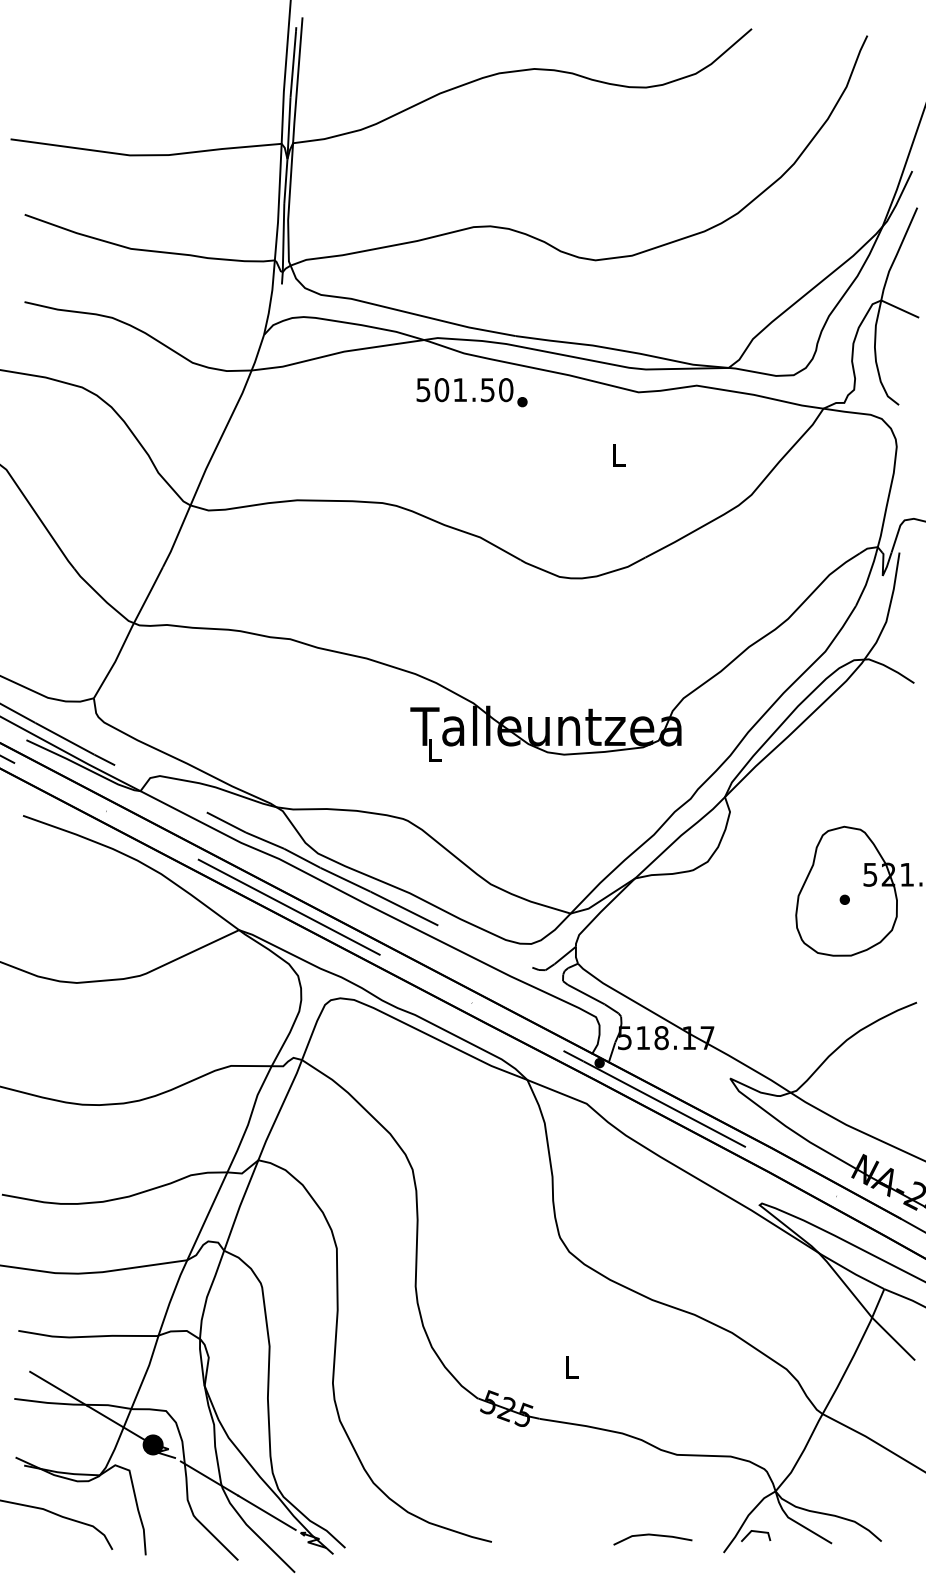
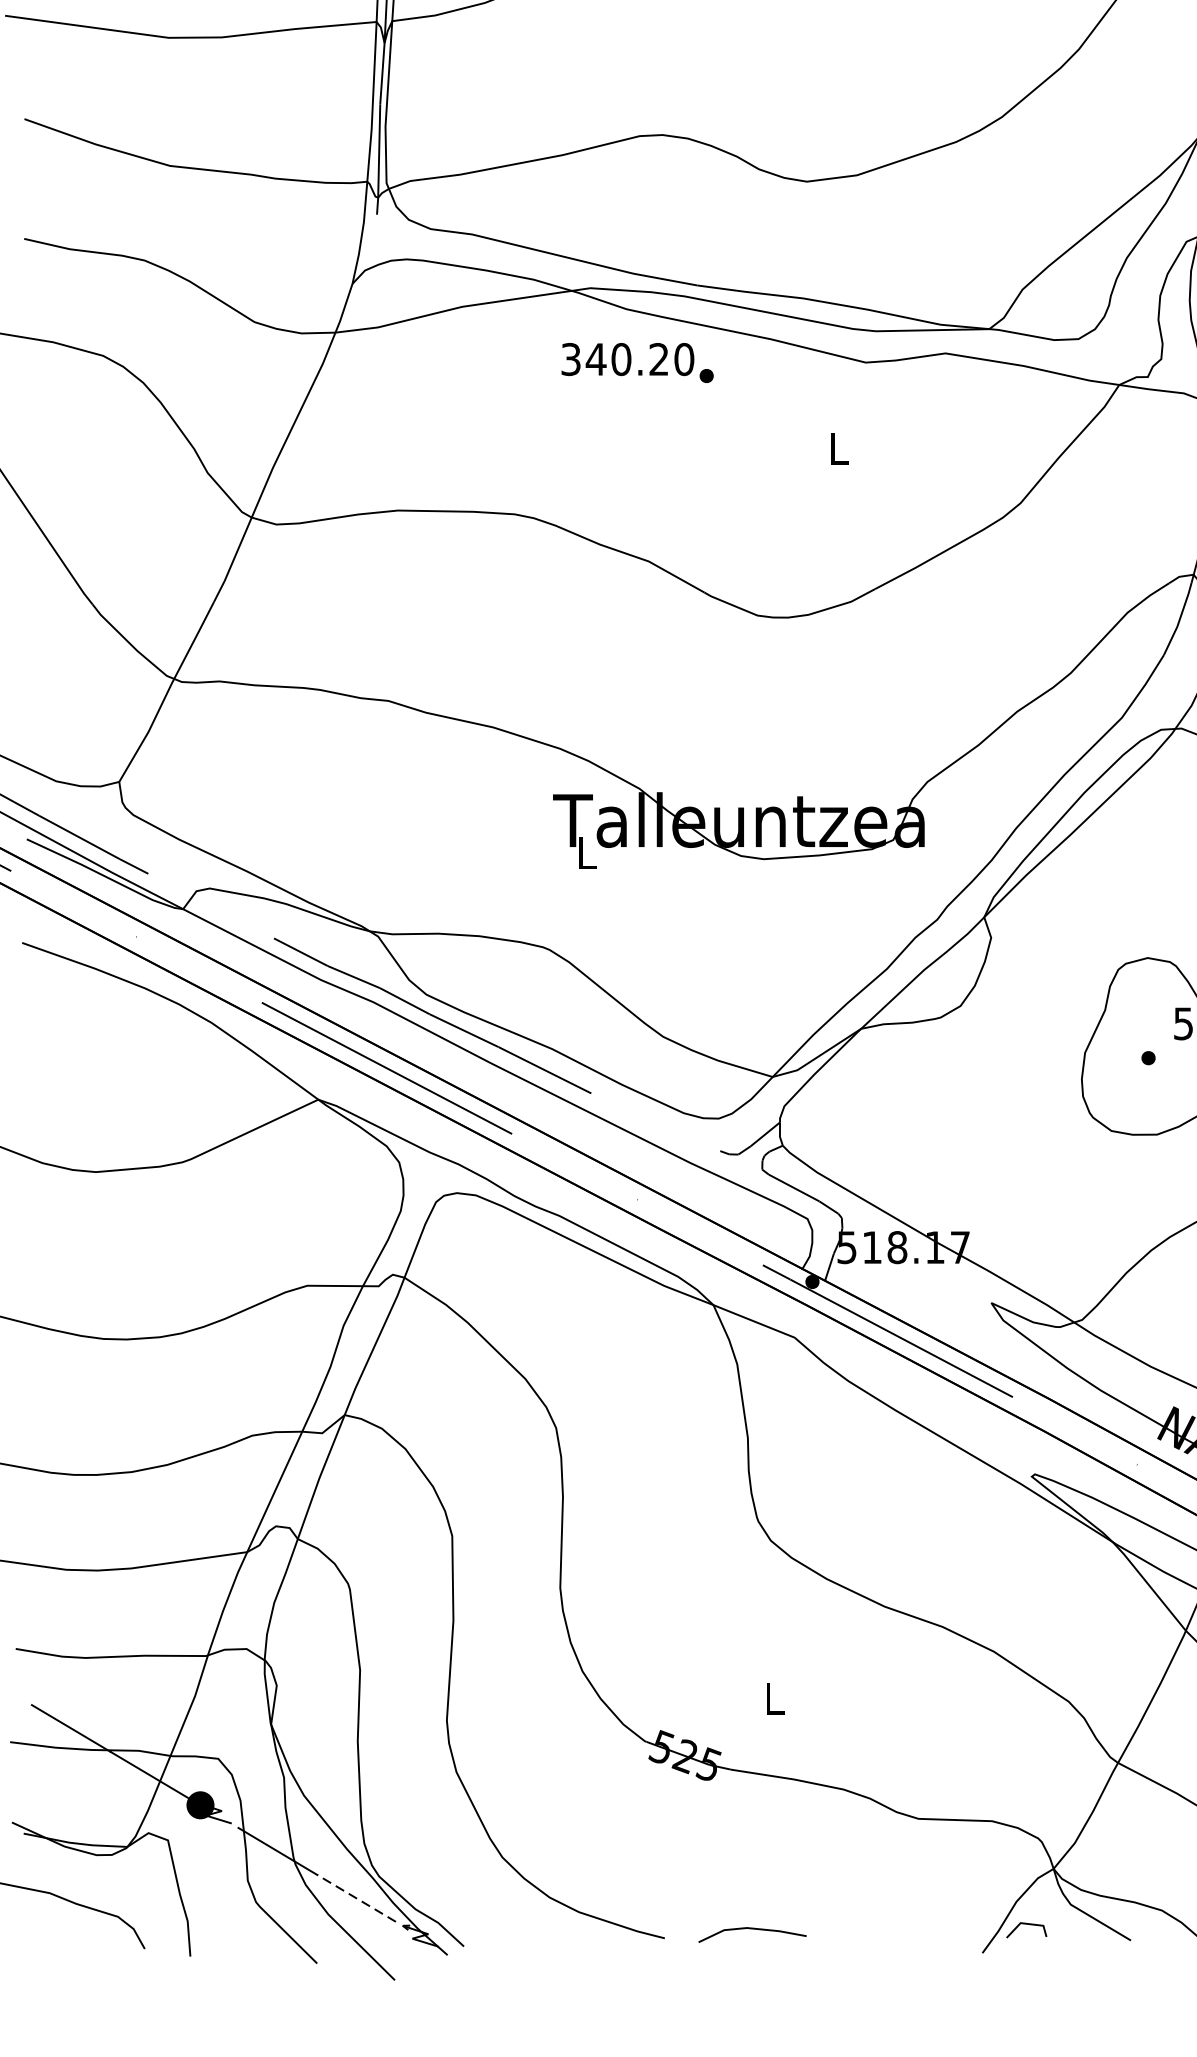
text: (455, 390) -> (614, 360), 501.50 -> 340.20
line: (266, 1512) -> (355, 1897), solid -> dashed
line: (652, 1535) -> (751, 1929), moved

